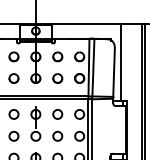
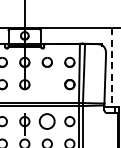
line: (120, 62) -> (111, 68), solid -> dashed
part: (57, 78) -> (47, 84), removed
circle: (57, 114) -> (47, 121), size x1.6

